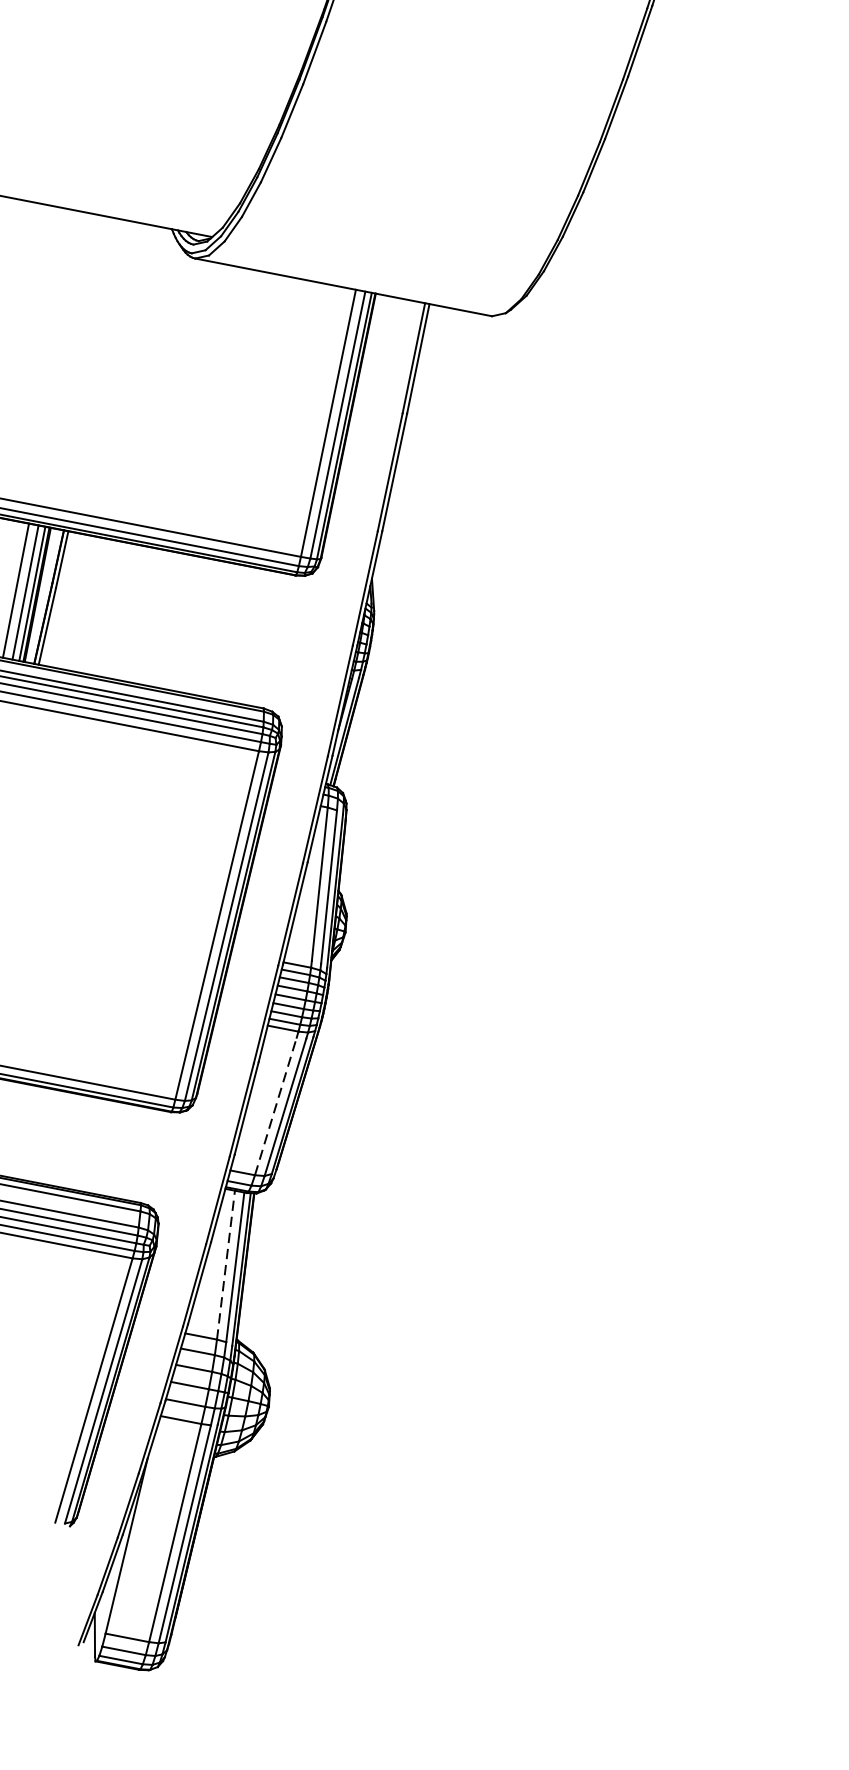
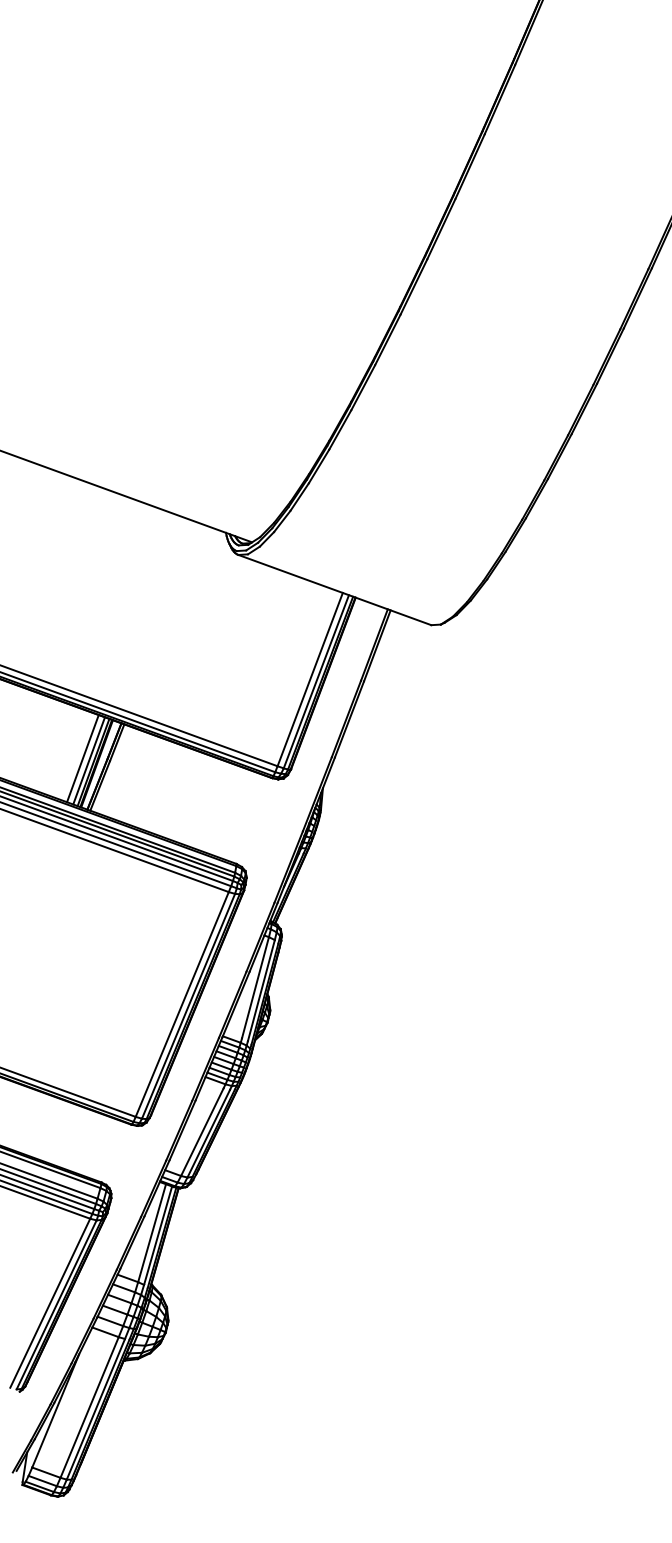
line: (276, 1107) -> (202, 1132), dashed -> solid
line: (226, 1265) -> (152, 1233), dashed -> solid

